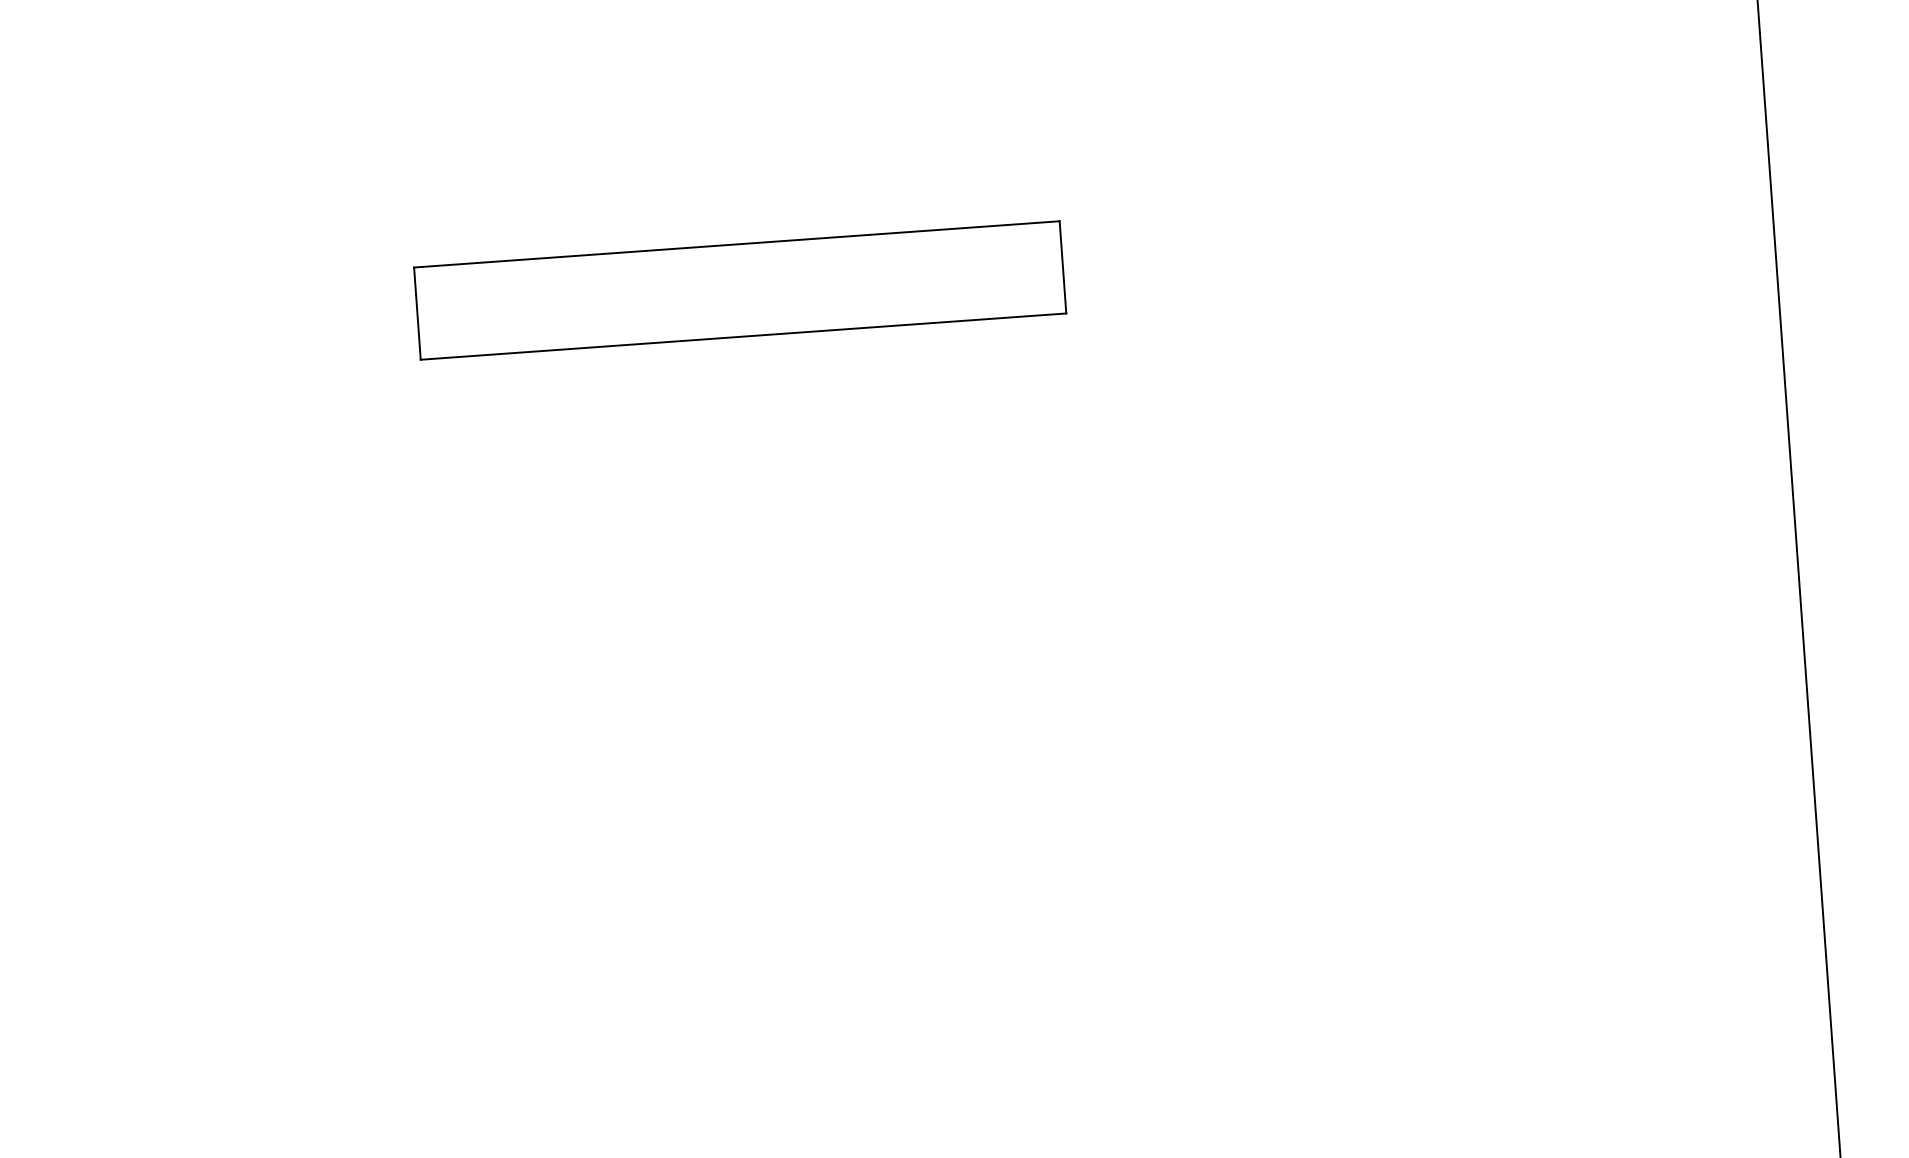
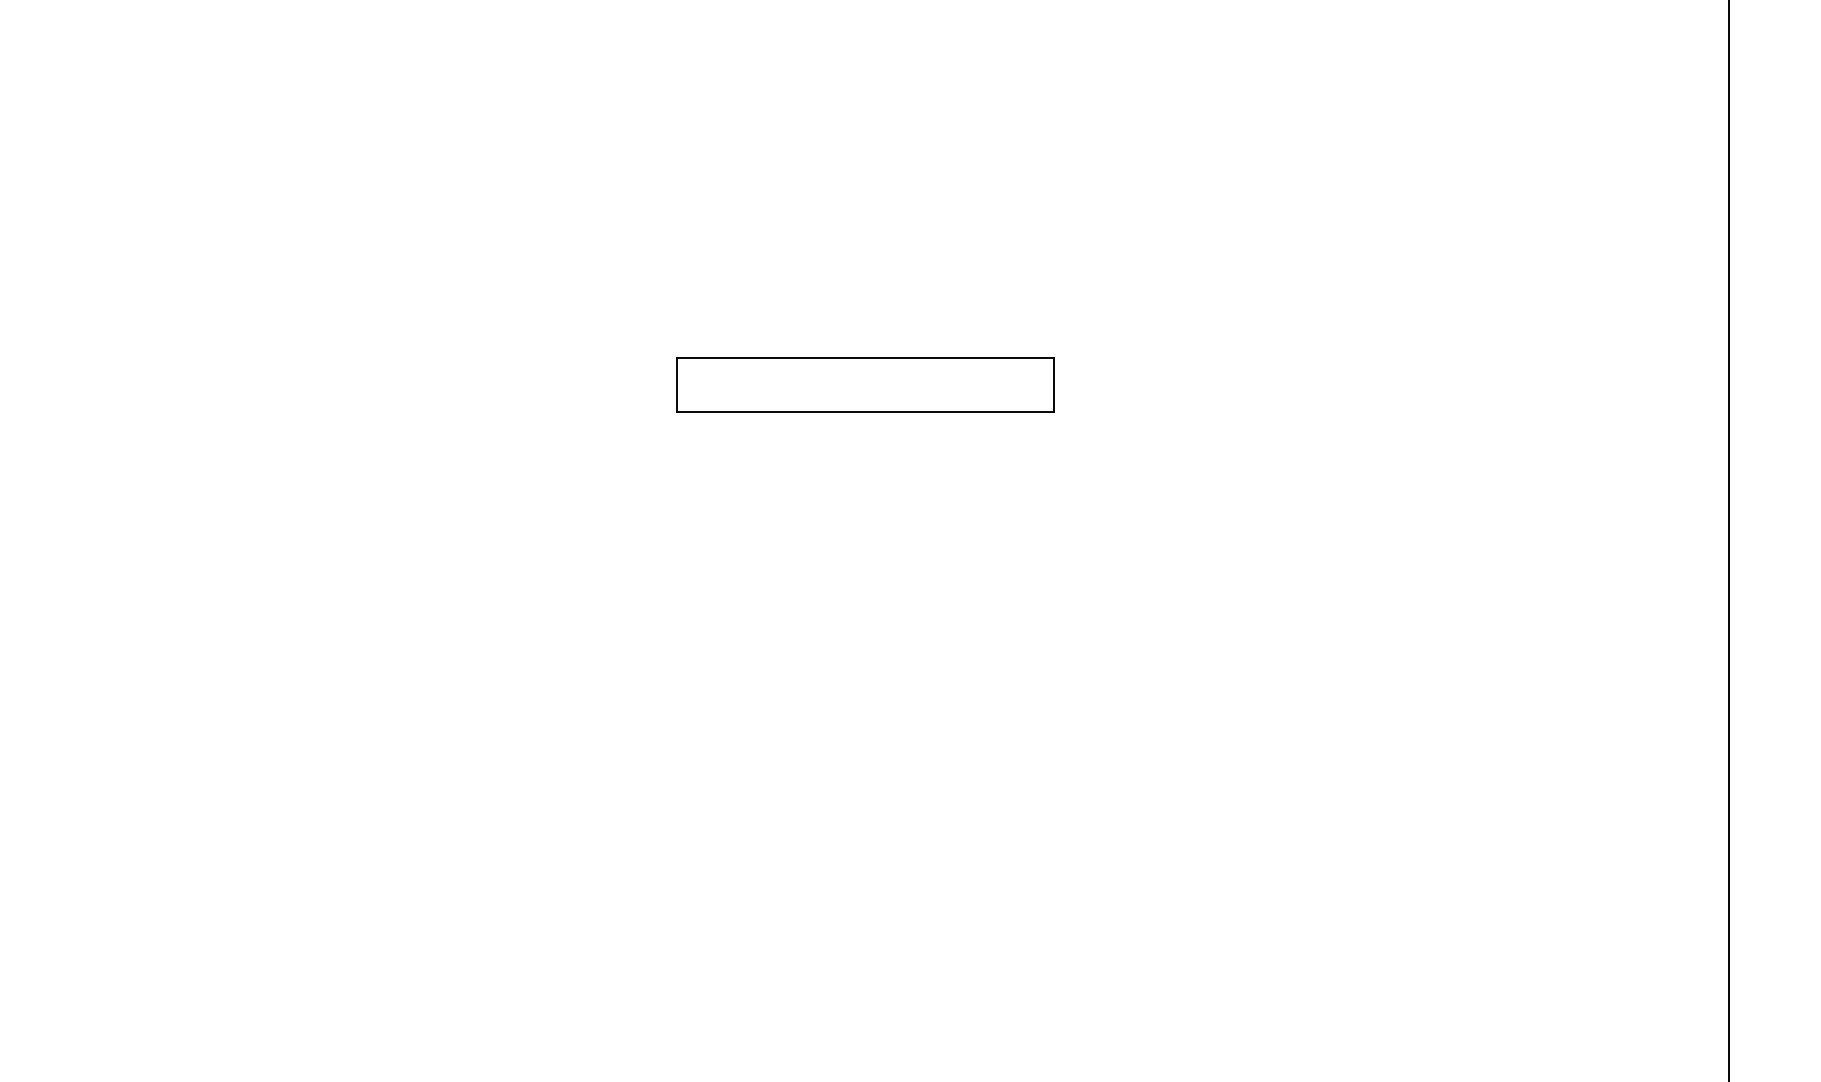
part: (739, 289) -> (865, 384), size x0.7

